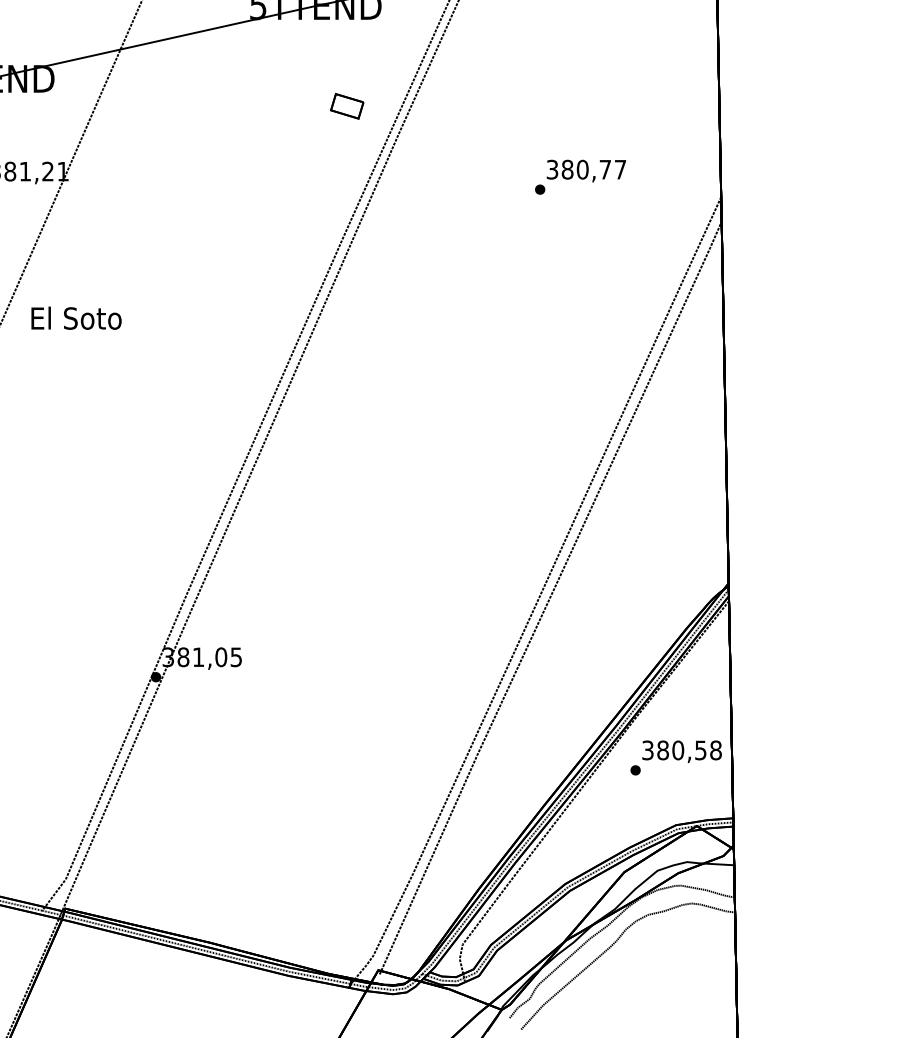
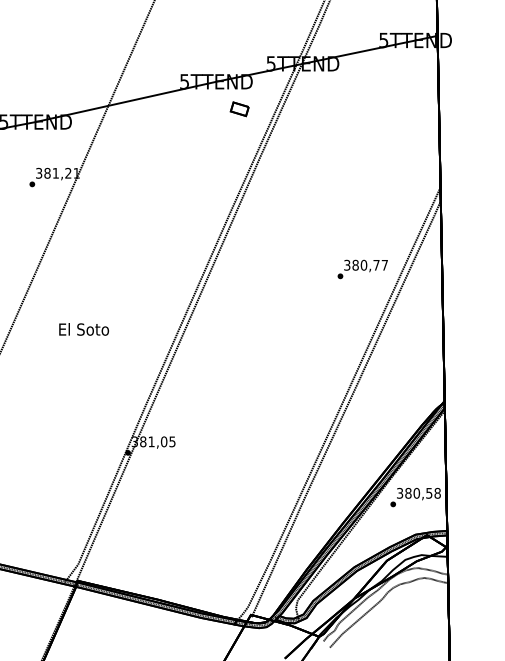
part: (346, 106) -> (239, 109), moved
text: (580, 177) -> (362, 269), moved
text: (75, 318) -> (83, 329), moved

